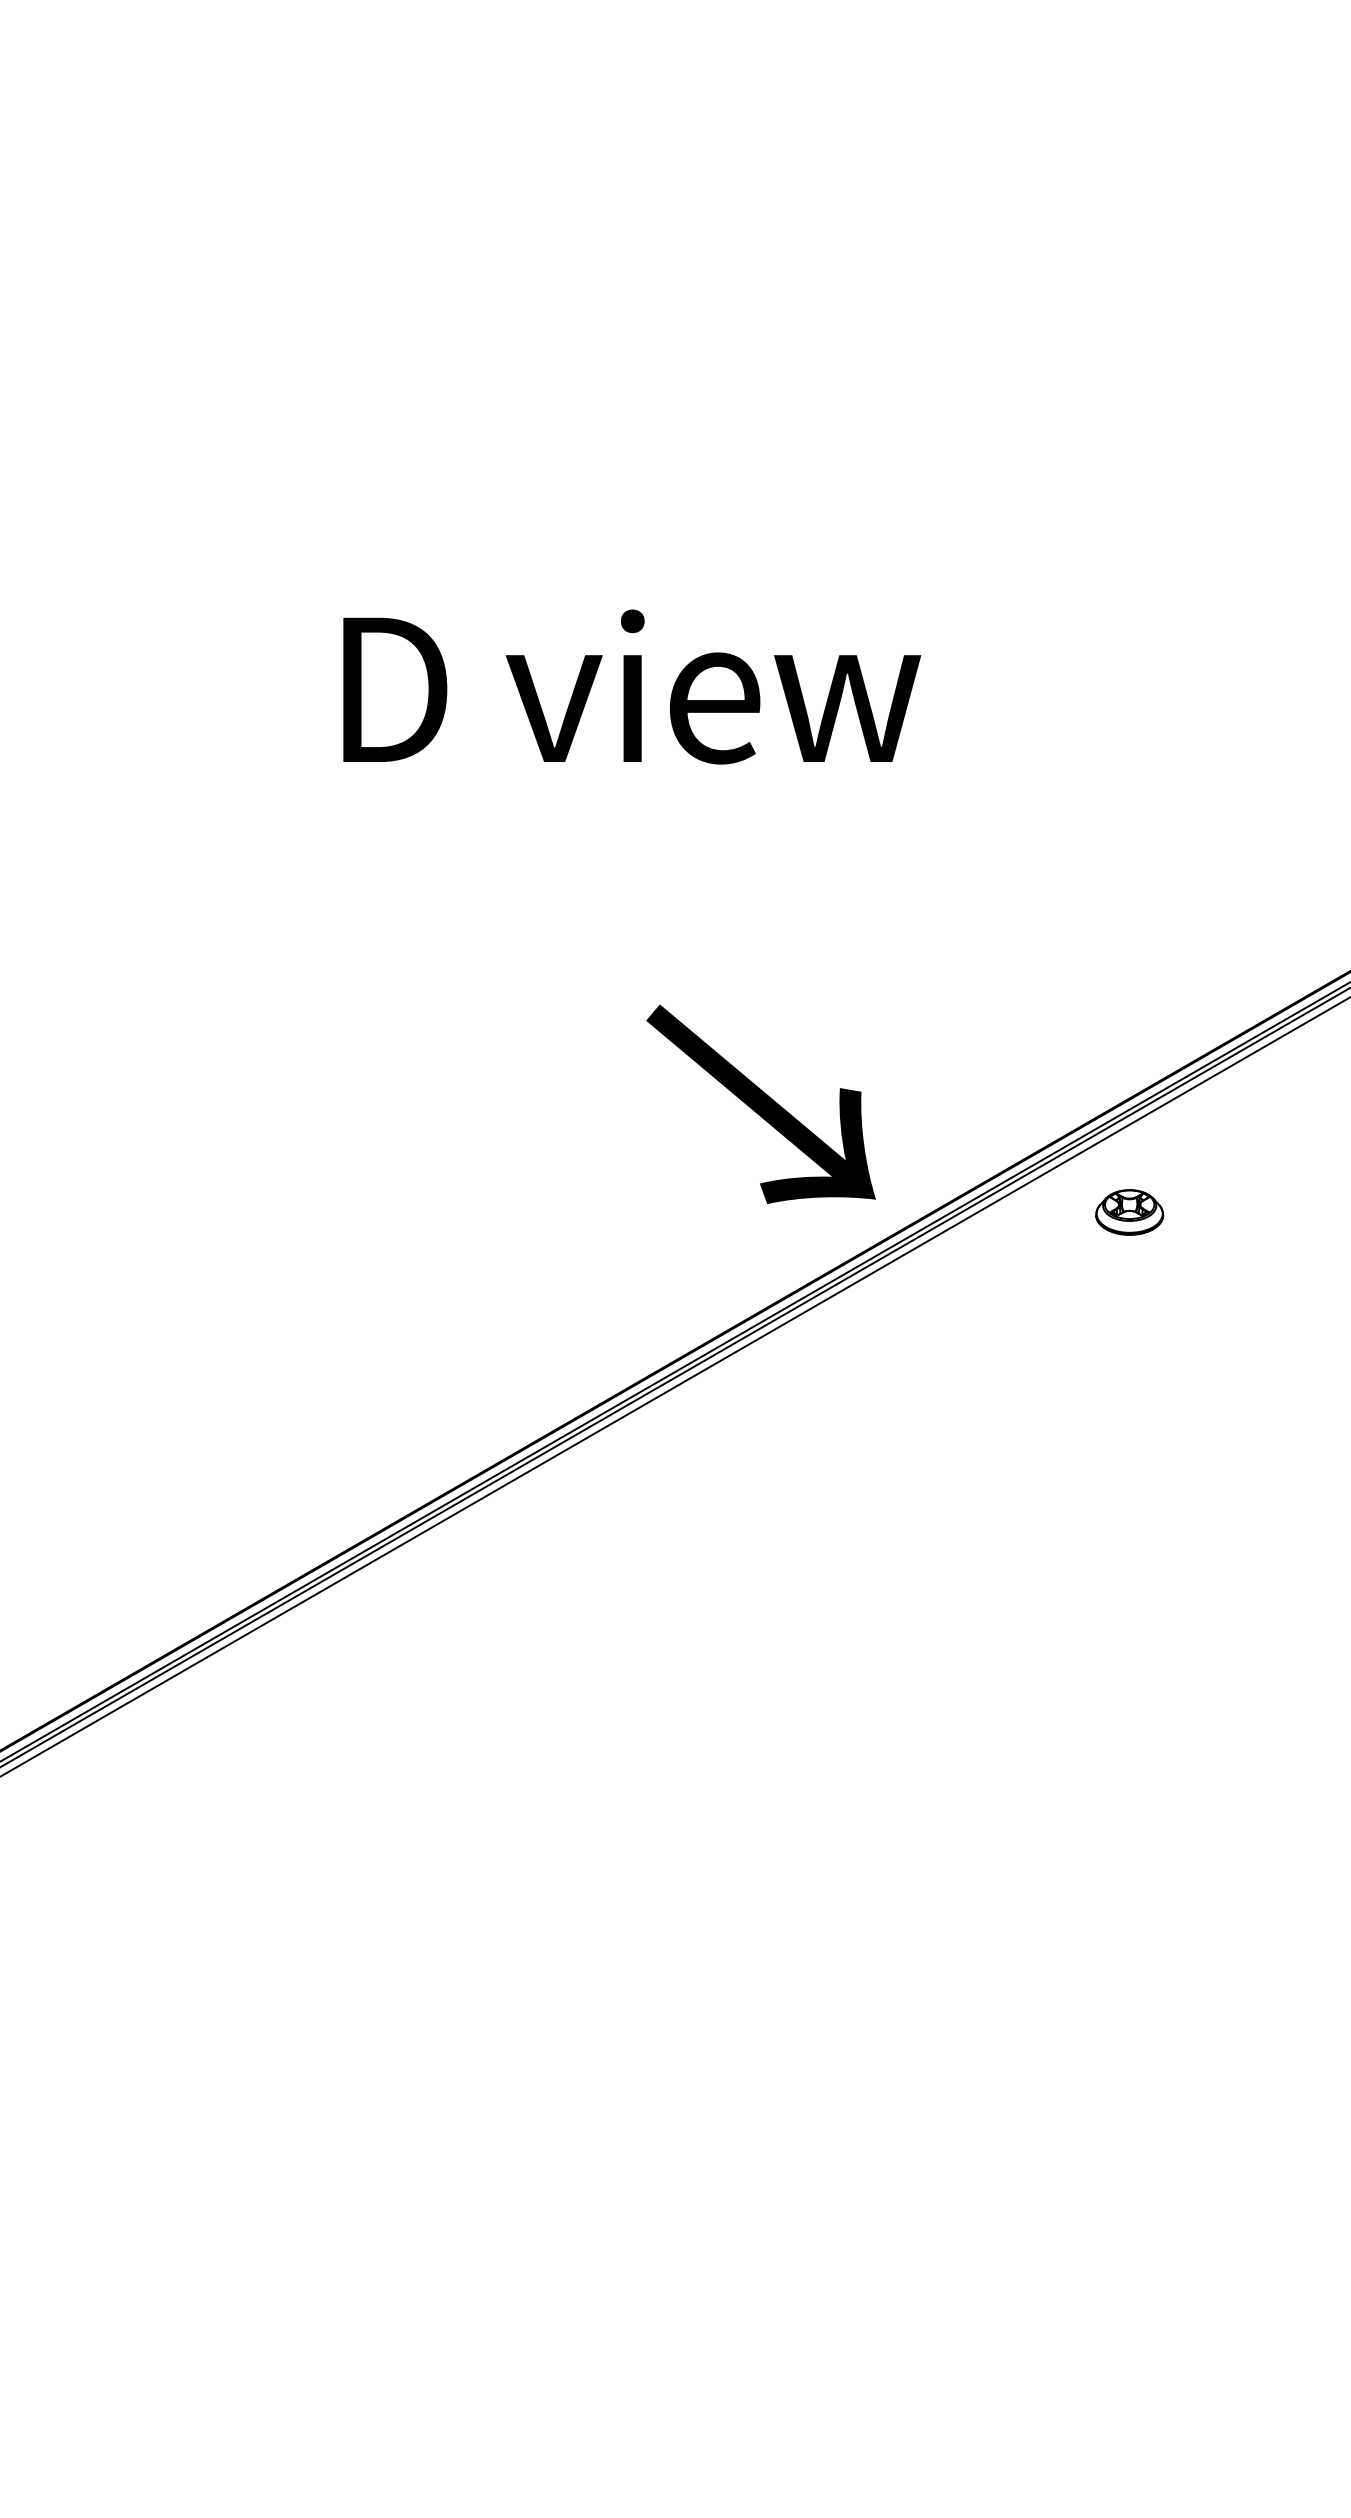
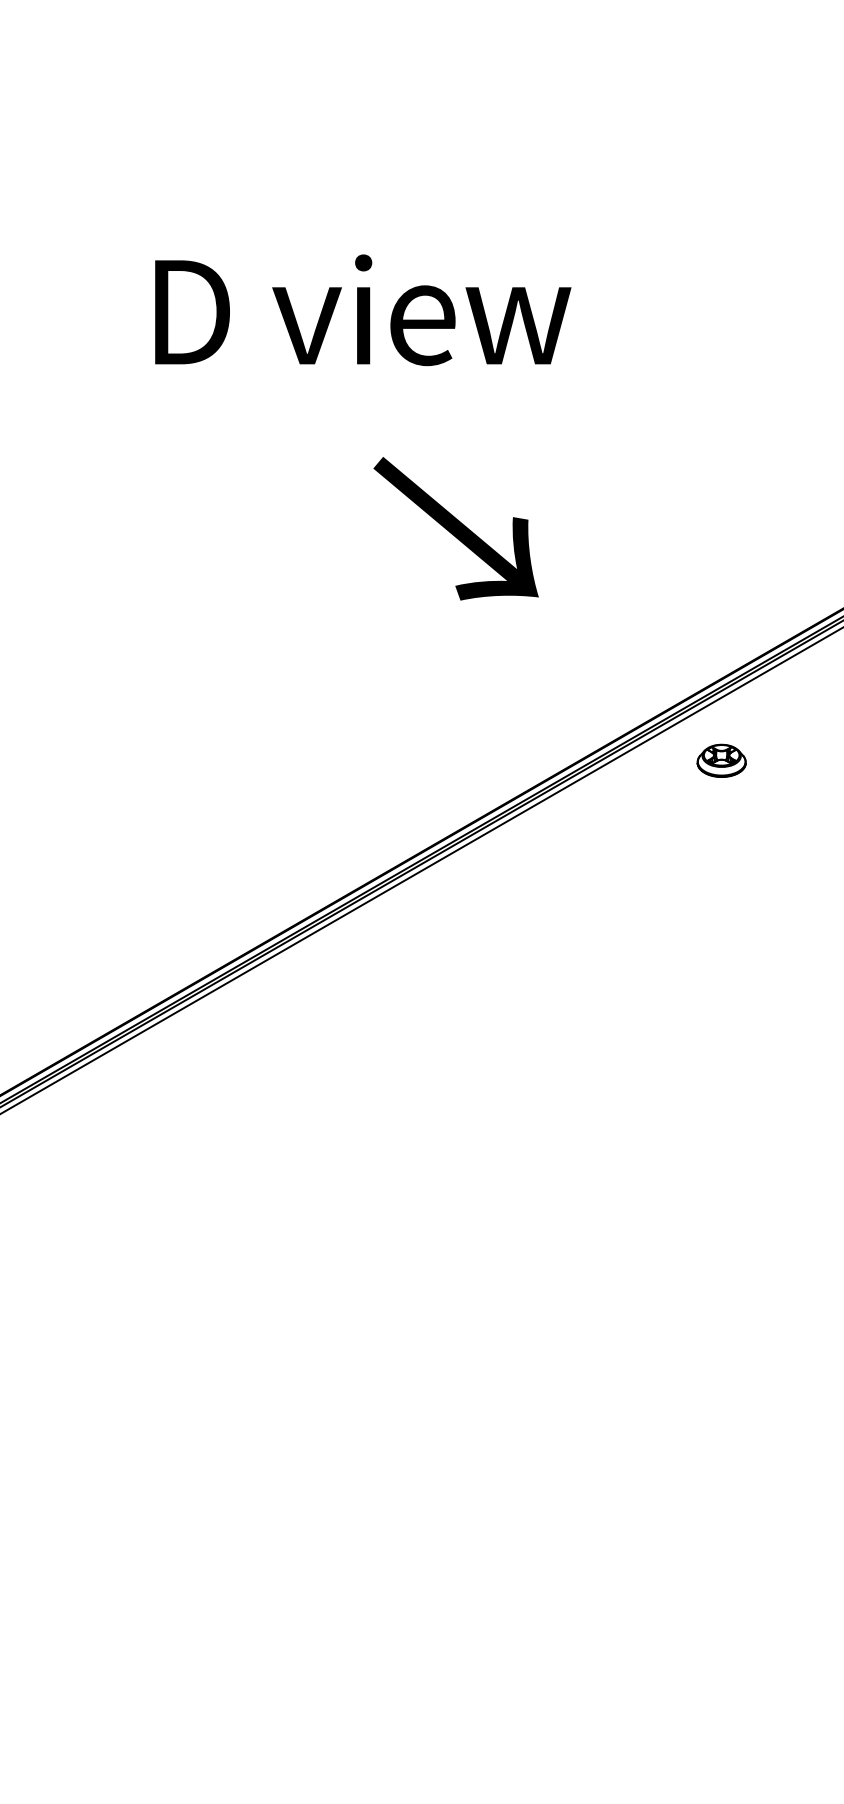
text: (632, 686) -> (363, 309), moved
text: (760, 1103) -> (455, 528), moved

